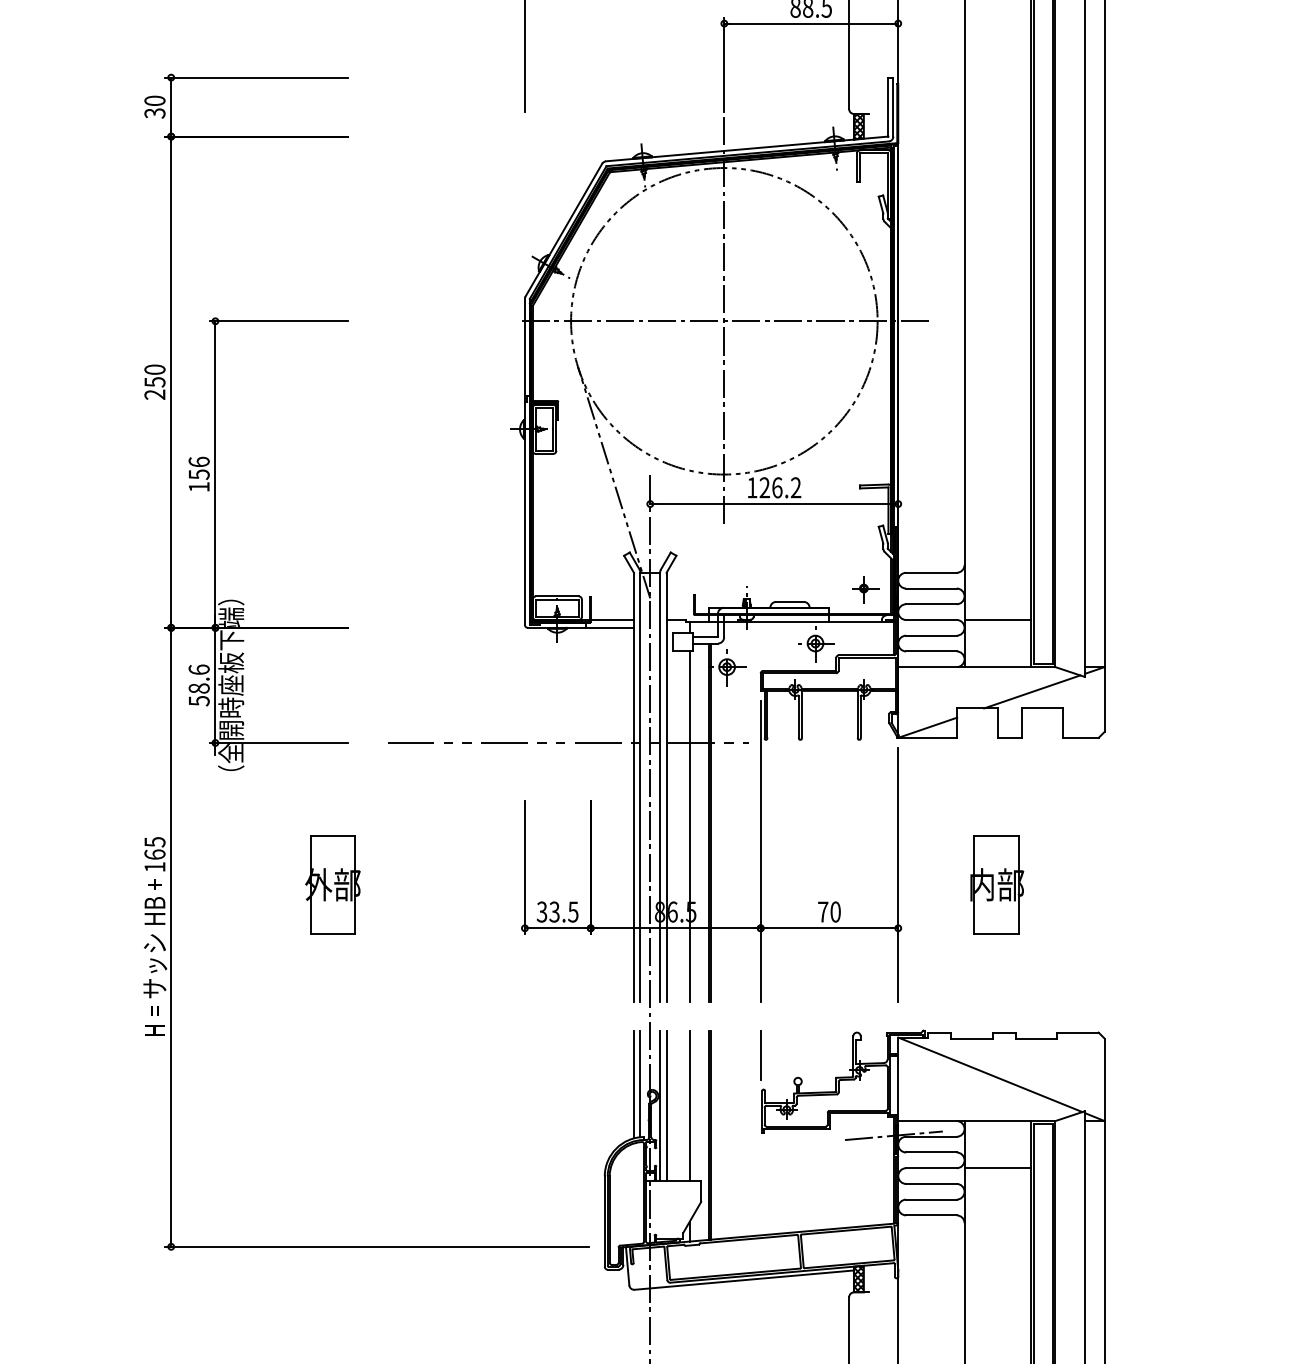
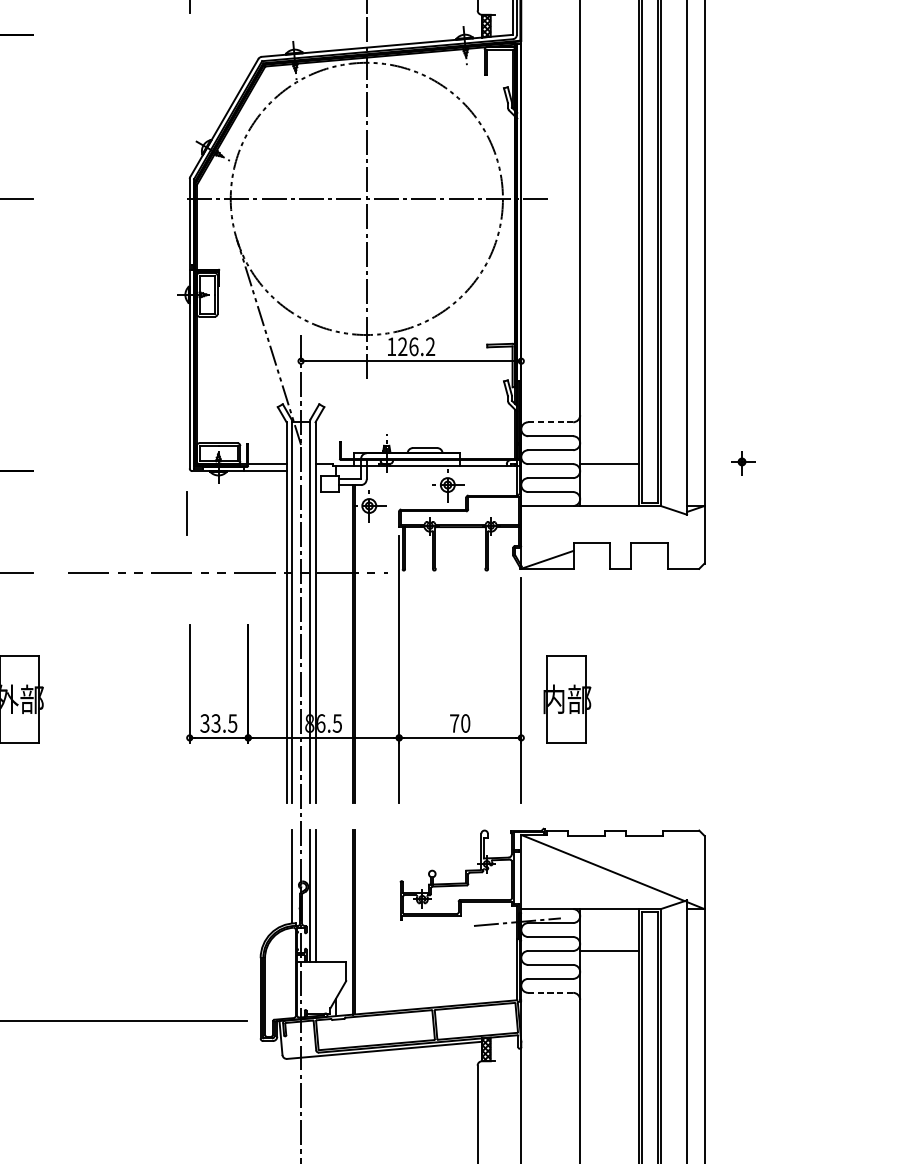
line: (931, 572) -> (550, 421), solid -> dashed
part: (865, 589) -> (743, 462), moved
line: (1032, 691) -> (640, 527), removed
line: (689, 826) -> (335, 647), removed
part: (997, 884) -> (567, 699), moved
line: (760, 1055) -> (186, 513), moved
line: (633, 1084) -> (286, 876), removed
line: (689, 1105) -> (335, 895), removed
line: (930, 1215) -> (549, 992), solid -> dashed

